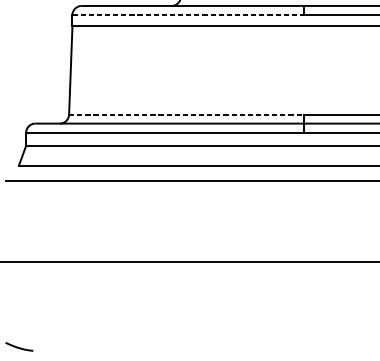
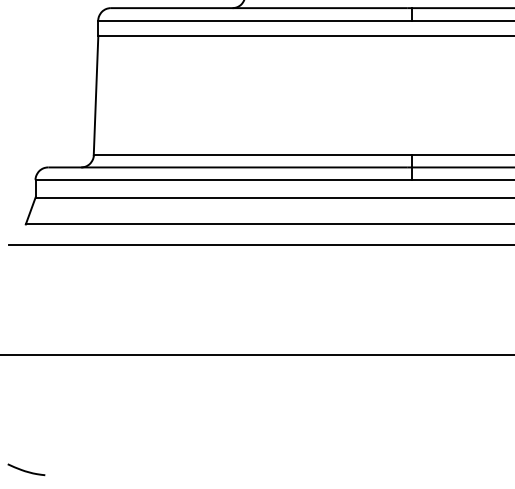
line: (188, 15) -> (255, 20), dashed -> solid
line: (187, 114) -> (253, 155), dashed -> solid

